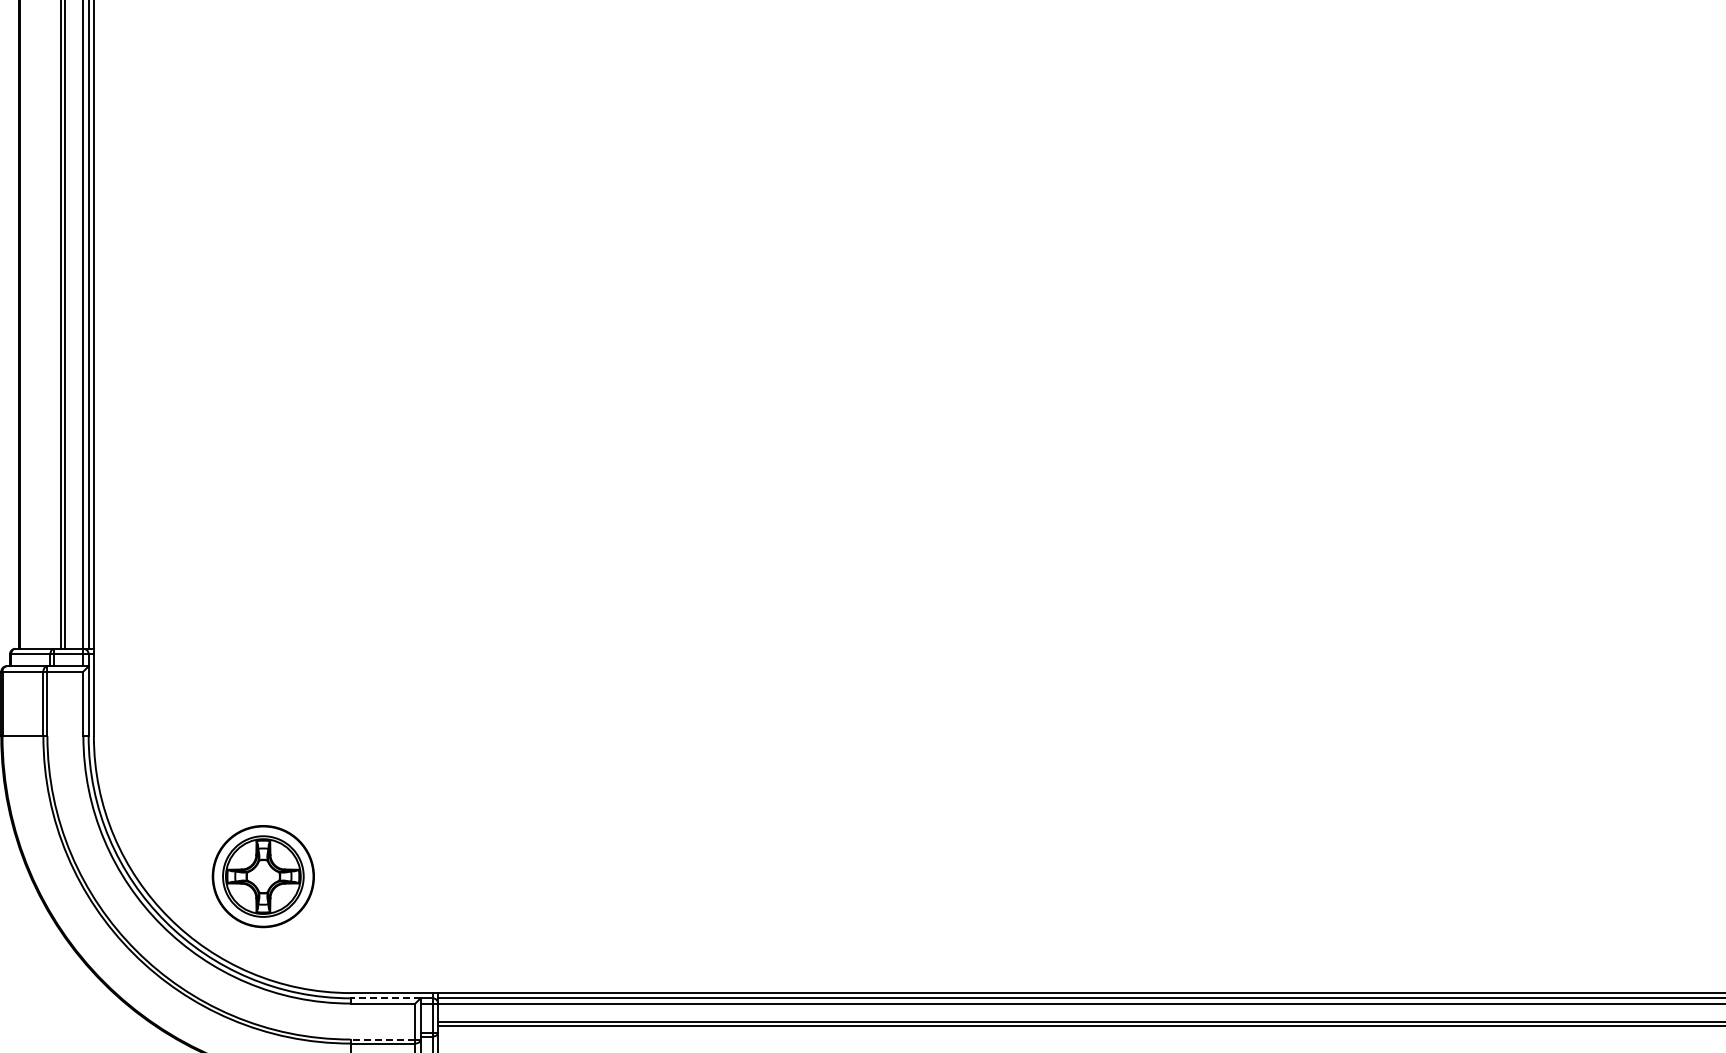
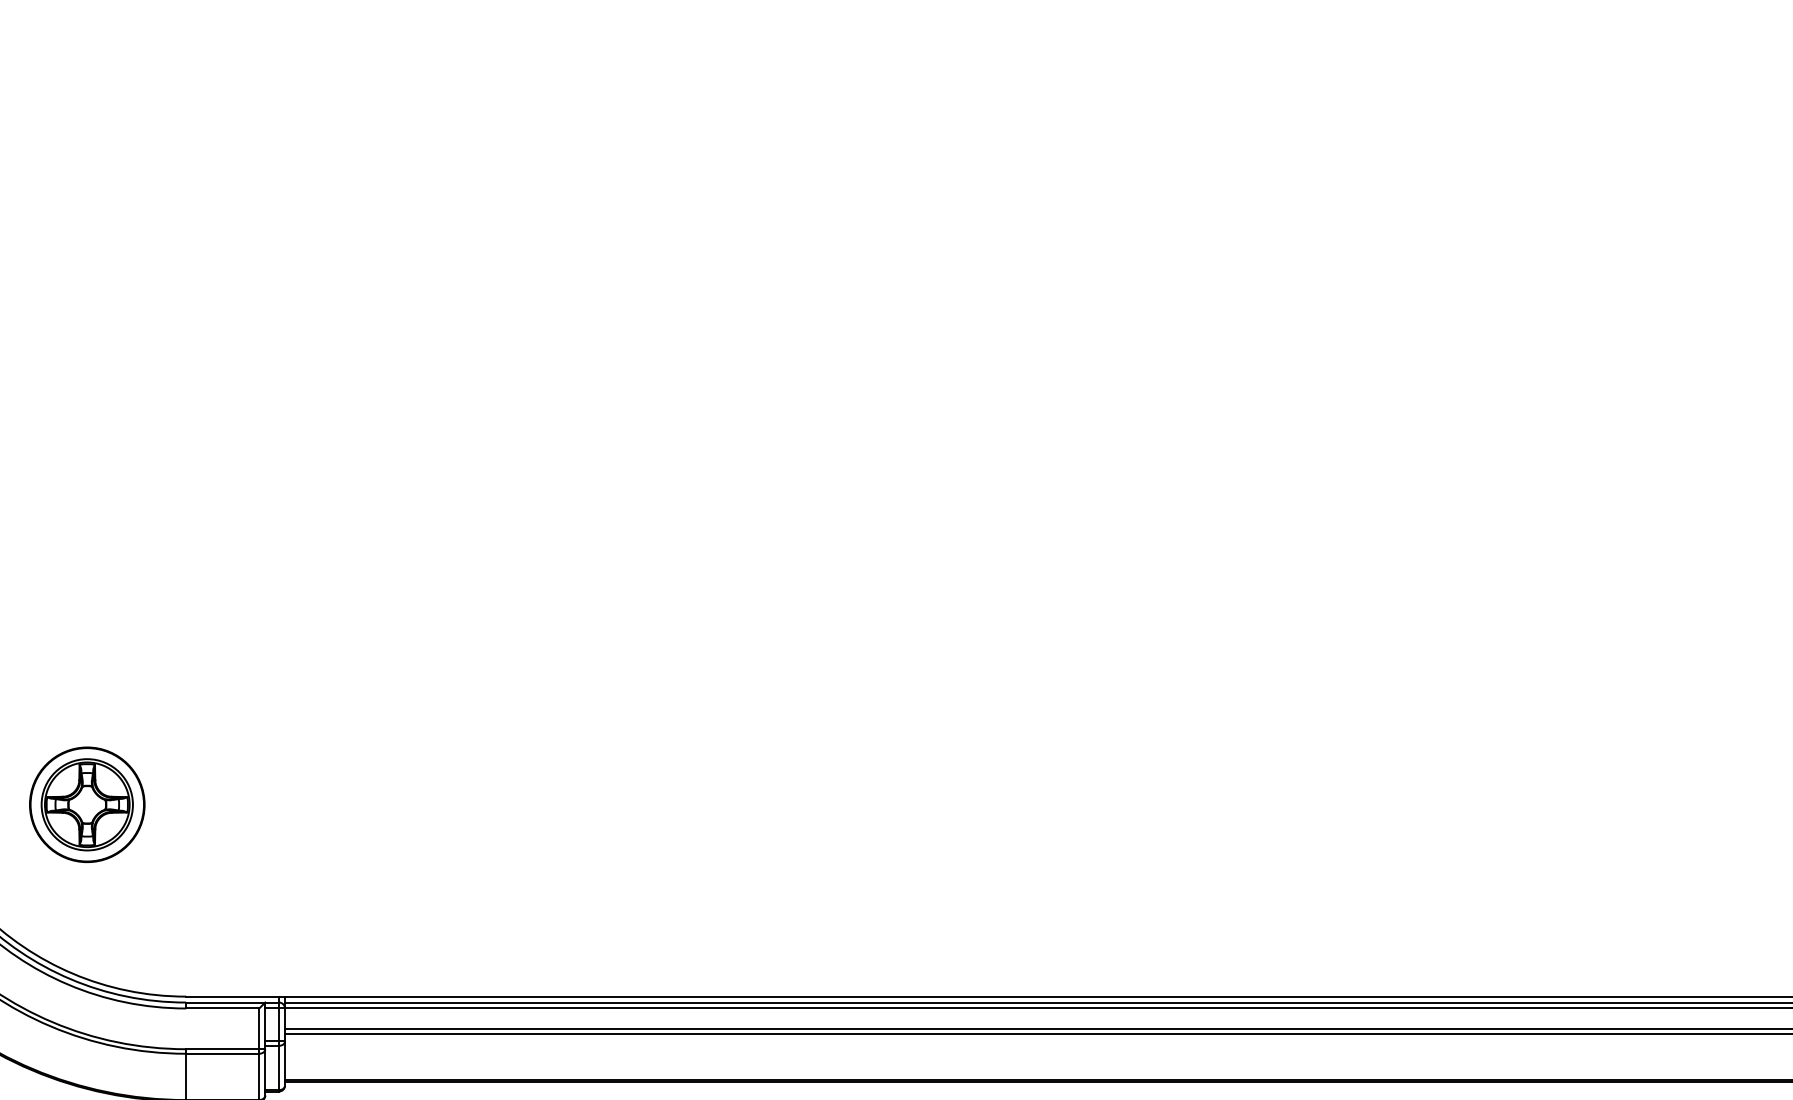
part: (262, 876) -> (86, 804), moved
line: (385, 998) -> (225, 1002), dashed -> solid
line: (382, 1039) -> (222, 1049), dashed -> solid

